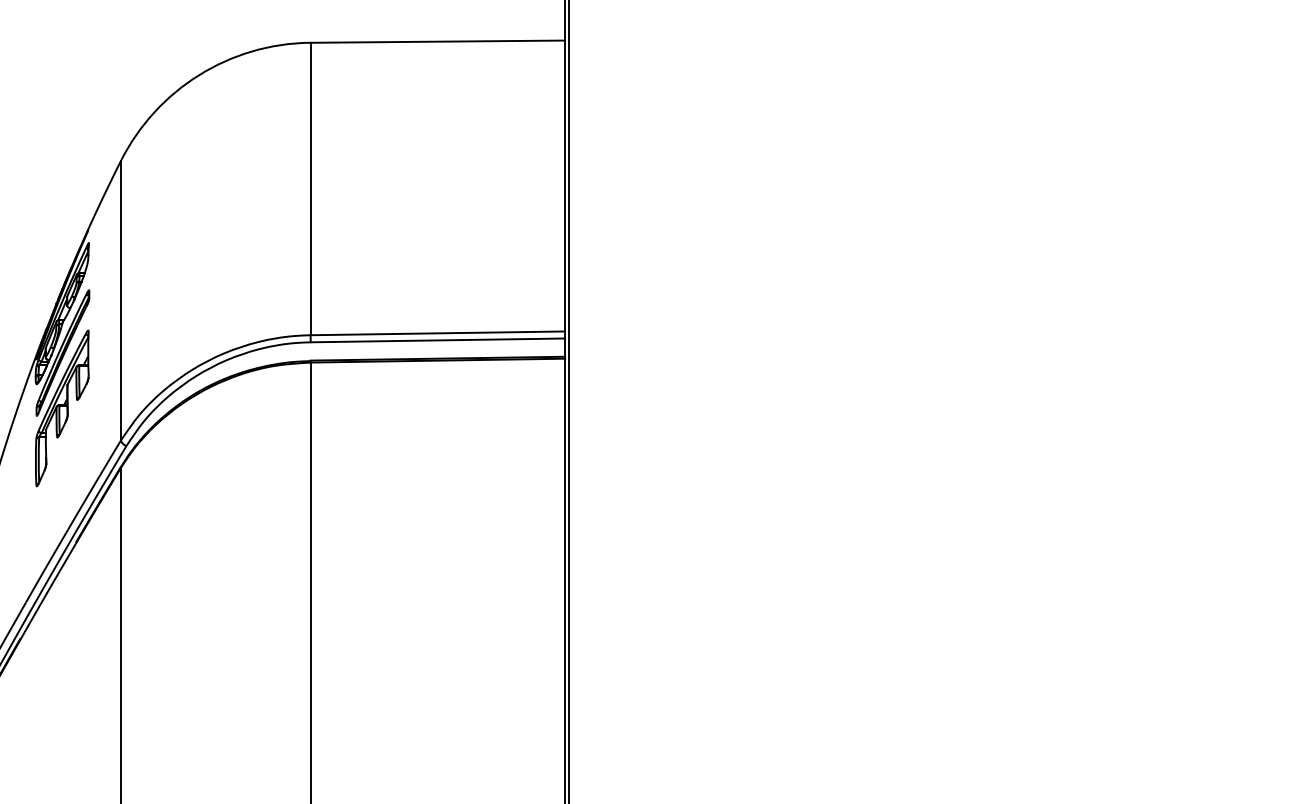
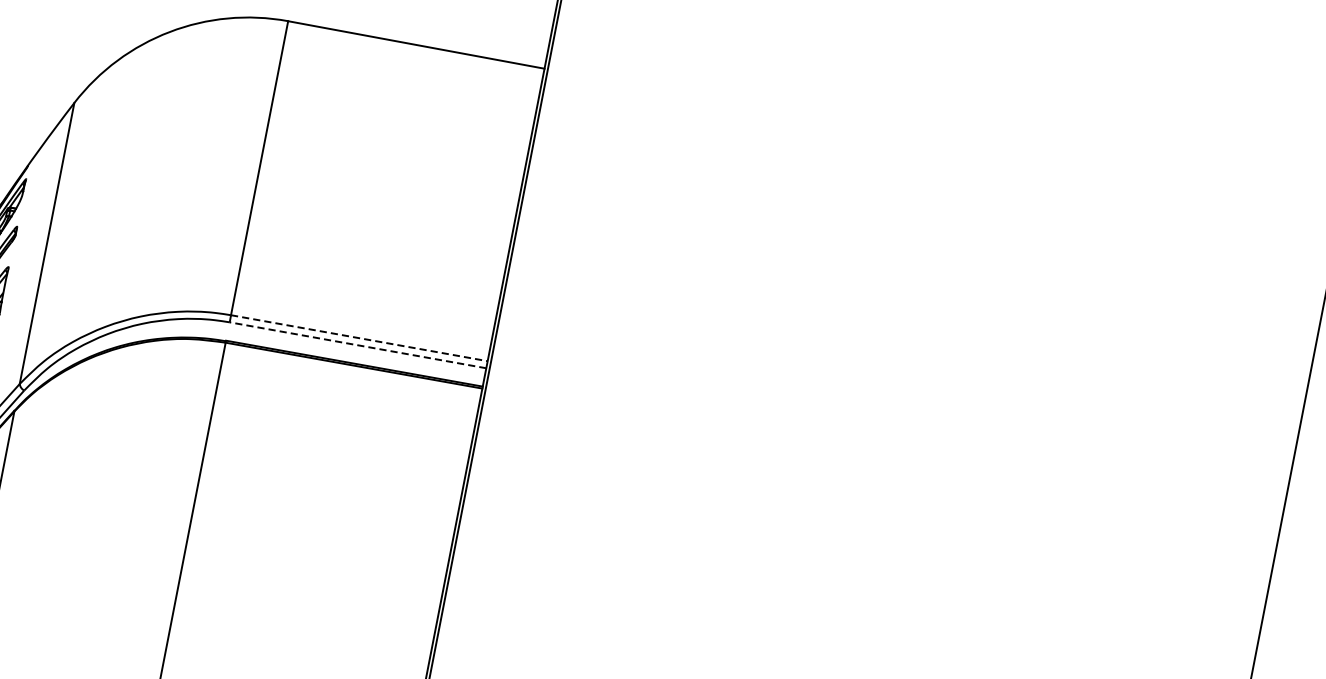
line: (438, 333) -> (359, 338), solid -> dashed
line: (437, 340) -> (357, 345), solid -> dashed

